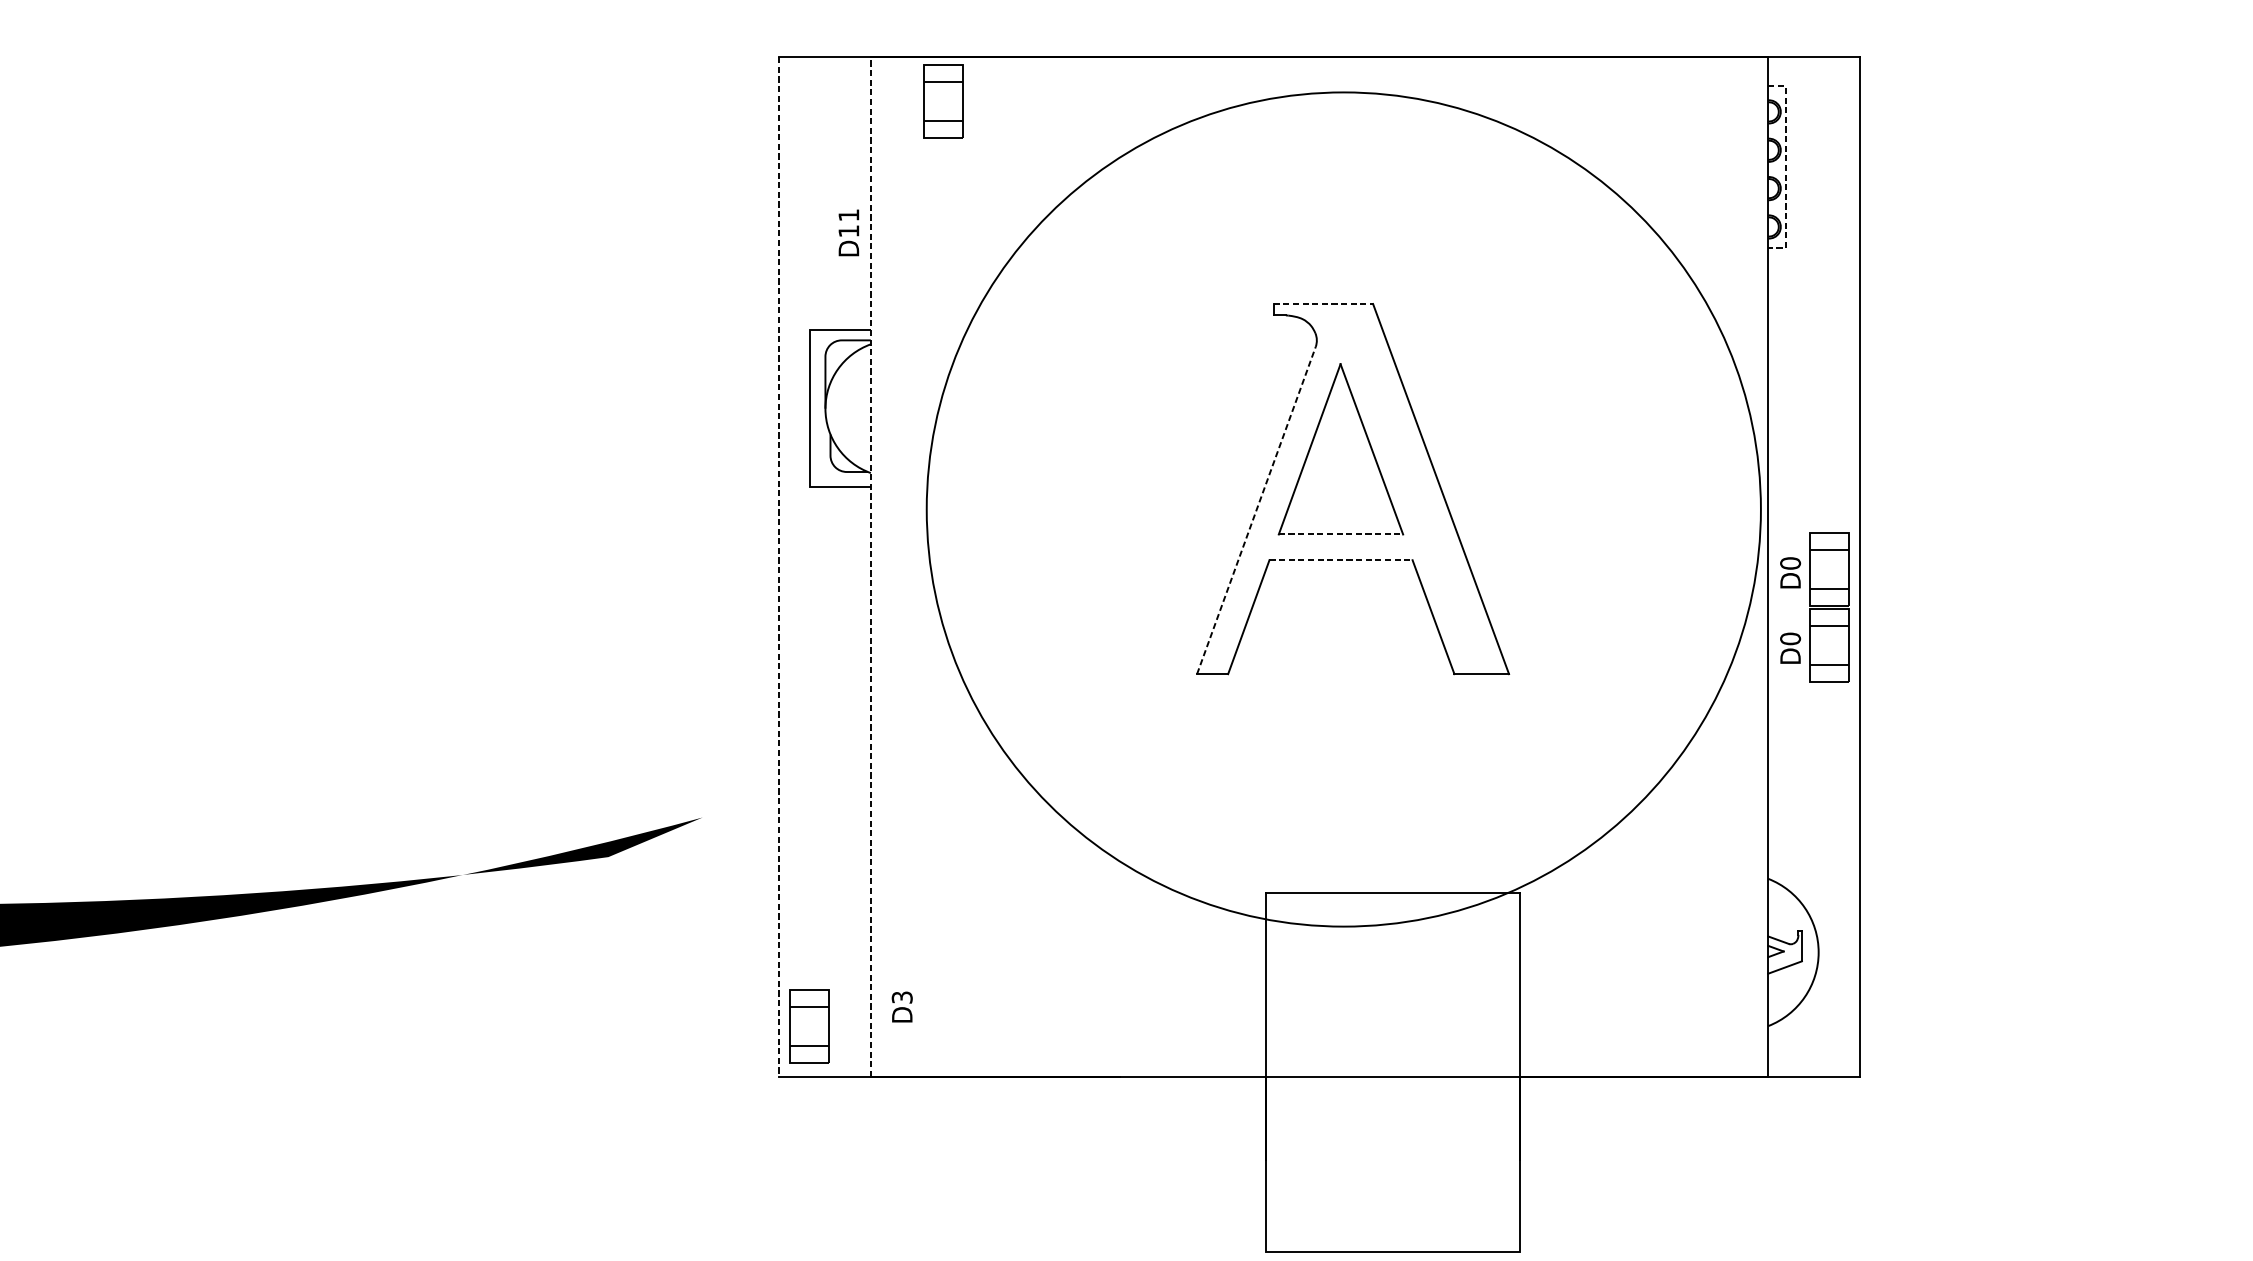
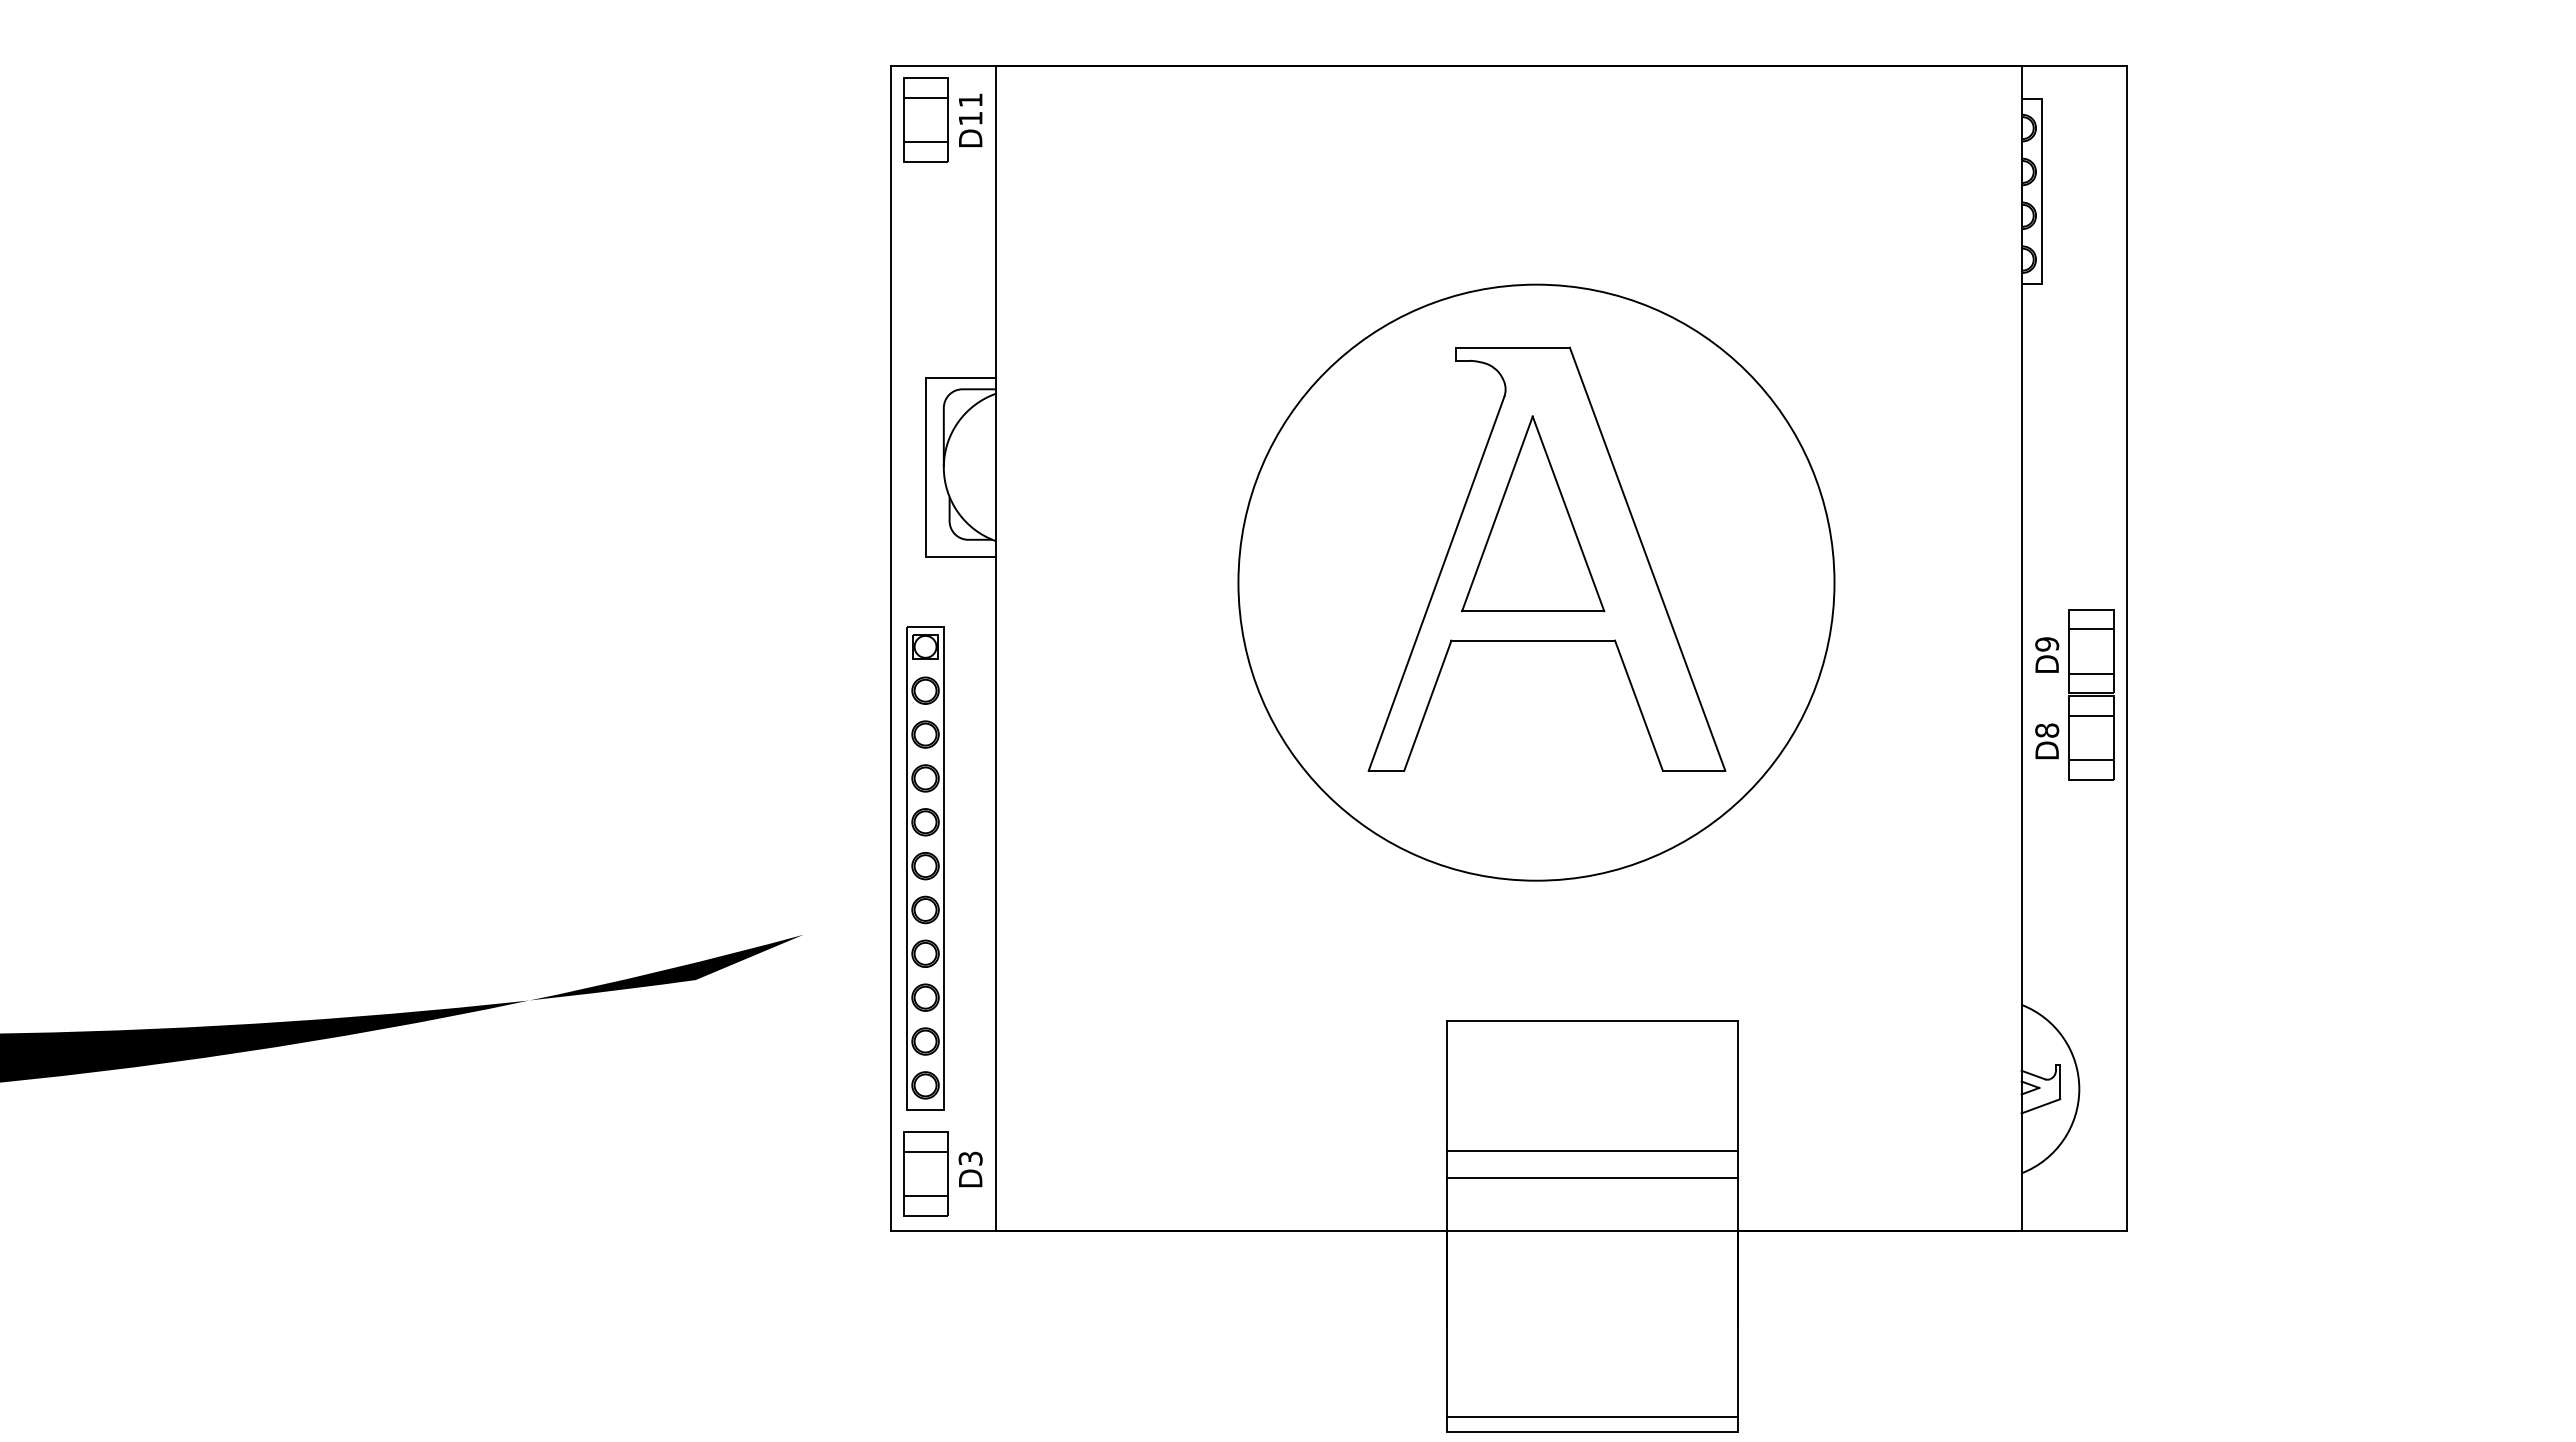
part: (943, 100) -> (925, 119), moved
line: (1785, 167) -> (2041, 191), dashed -> solid
text: (848, 232) -> (970, 119), moved
line: (1323, 303) -> (1513, 347), dashed -> solid
circle: (1343, 509) -> (1536, 582), size x0.62
line: (1256, 510) -> (1436, 583), dashed -> solid
line: (1341, 534) -> (1533, 611), dashed -> solid
line: (1341, 560) -> (1533, 640), dashed -> solid
text: (1790, 563) -> (2047, 644), D0 -> D9
line: (778, 567) -> (890, 648), dashed -> solid
line: (870, 567) -> (995, 648), dashed -> solid
text: (1789, 638) -> (2046, 730), D0 -> D8
part: (809, 759) -> (925, 868), added
text: (902, 1007) -> (970, 1169), moved
line: (1392, 1007) -> (1592, 1151), added
line: (1392, 1029) -> (1592, 1177), added
line: (1392, 1238) -> (1592, 1416), added

